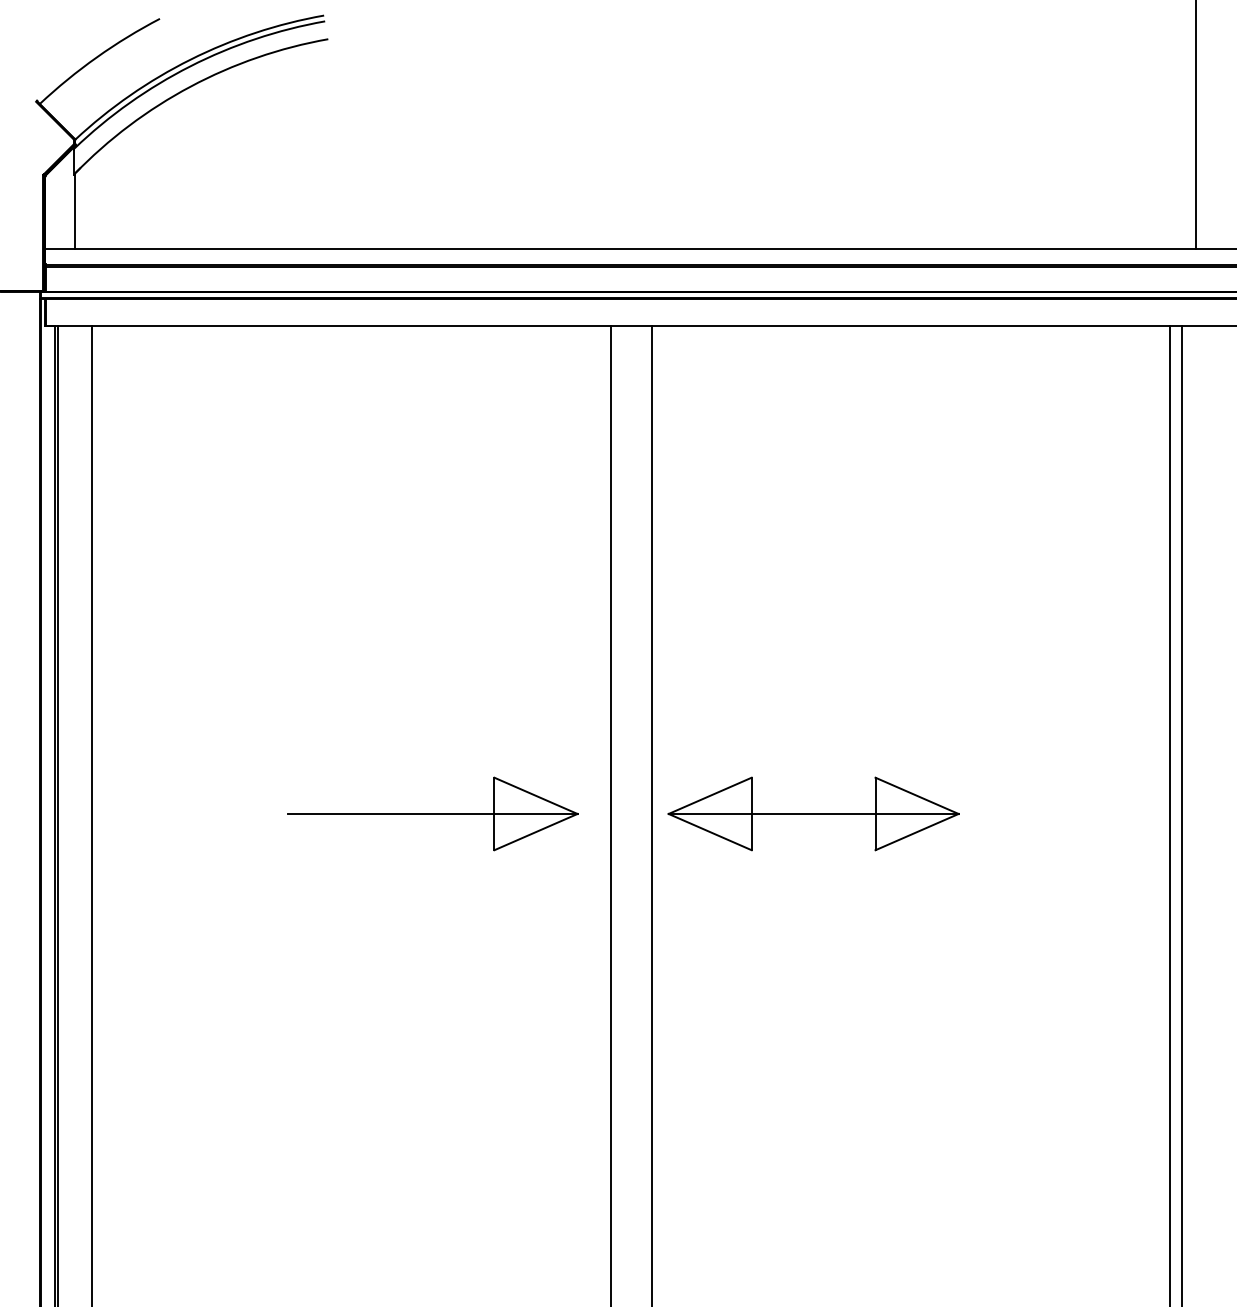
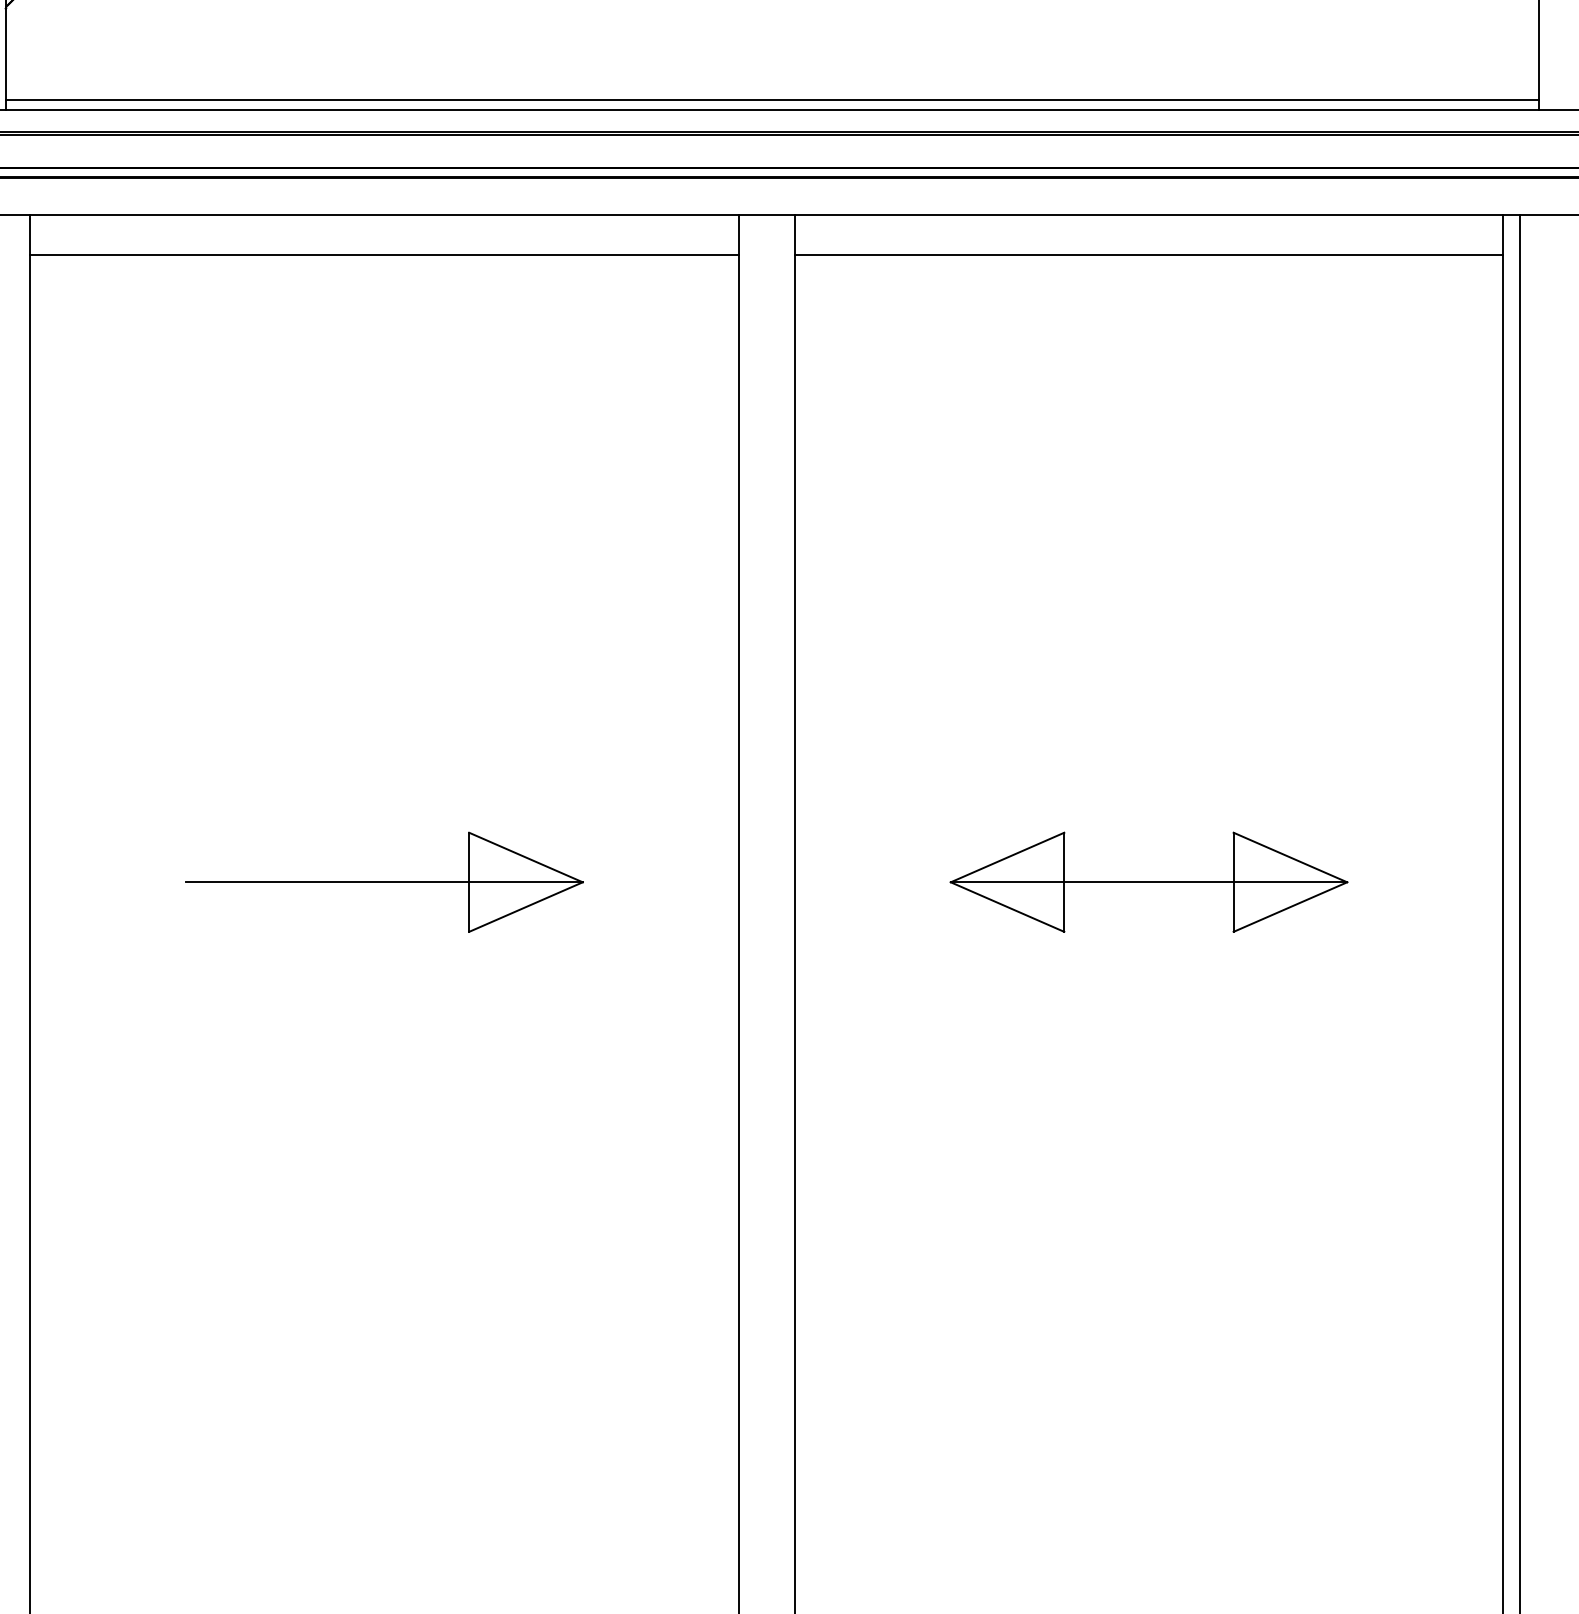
line: (634, 241) -> (771, 99), added
line: (351, 355) -> (384, 255), added
line: (910, 355) -> (1148, 255), added
part: (432, 813) -> (384, 881), moved
part: (813, 813) -> (1148, 881), moved

